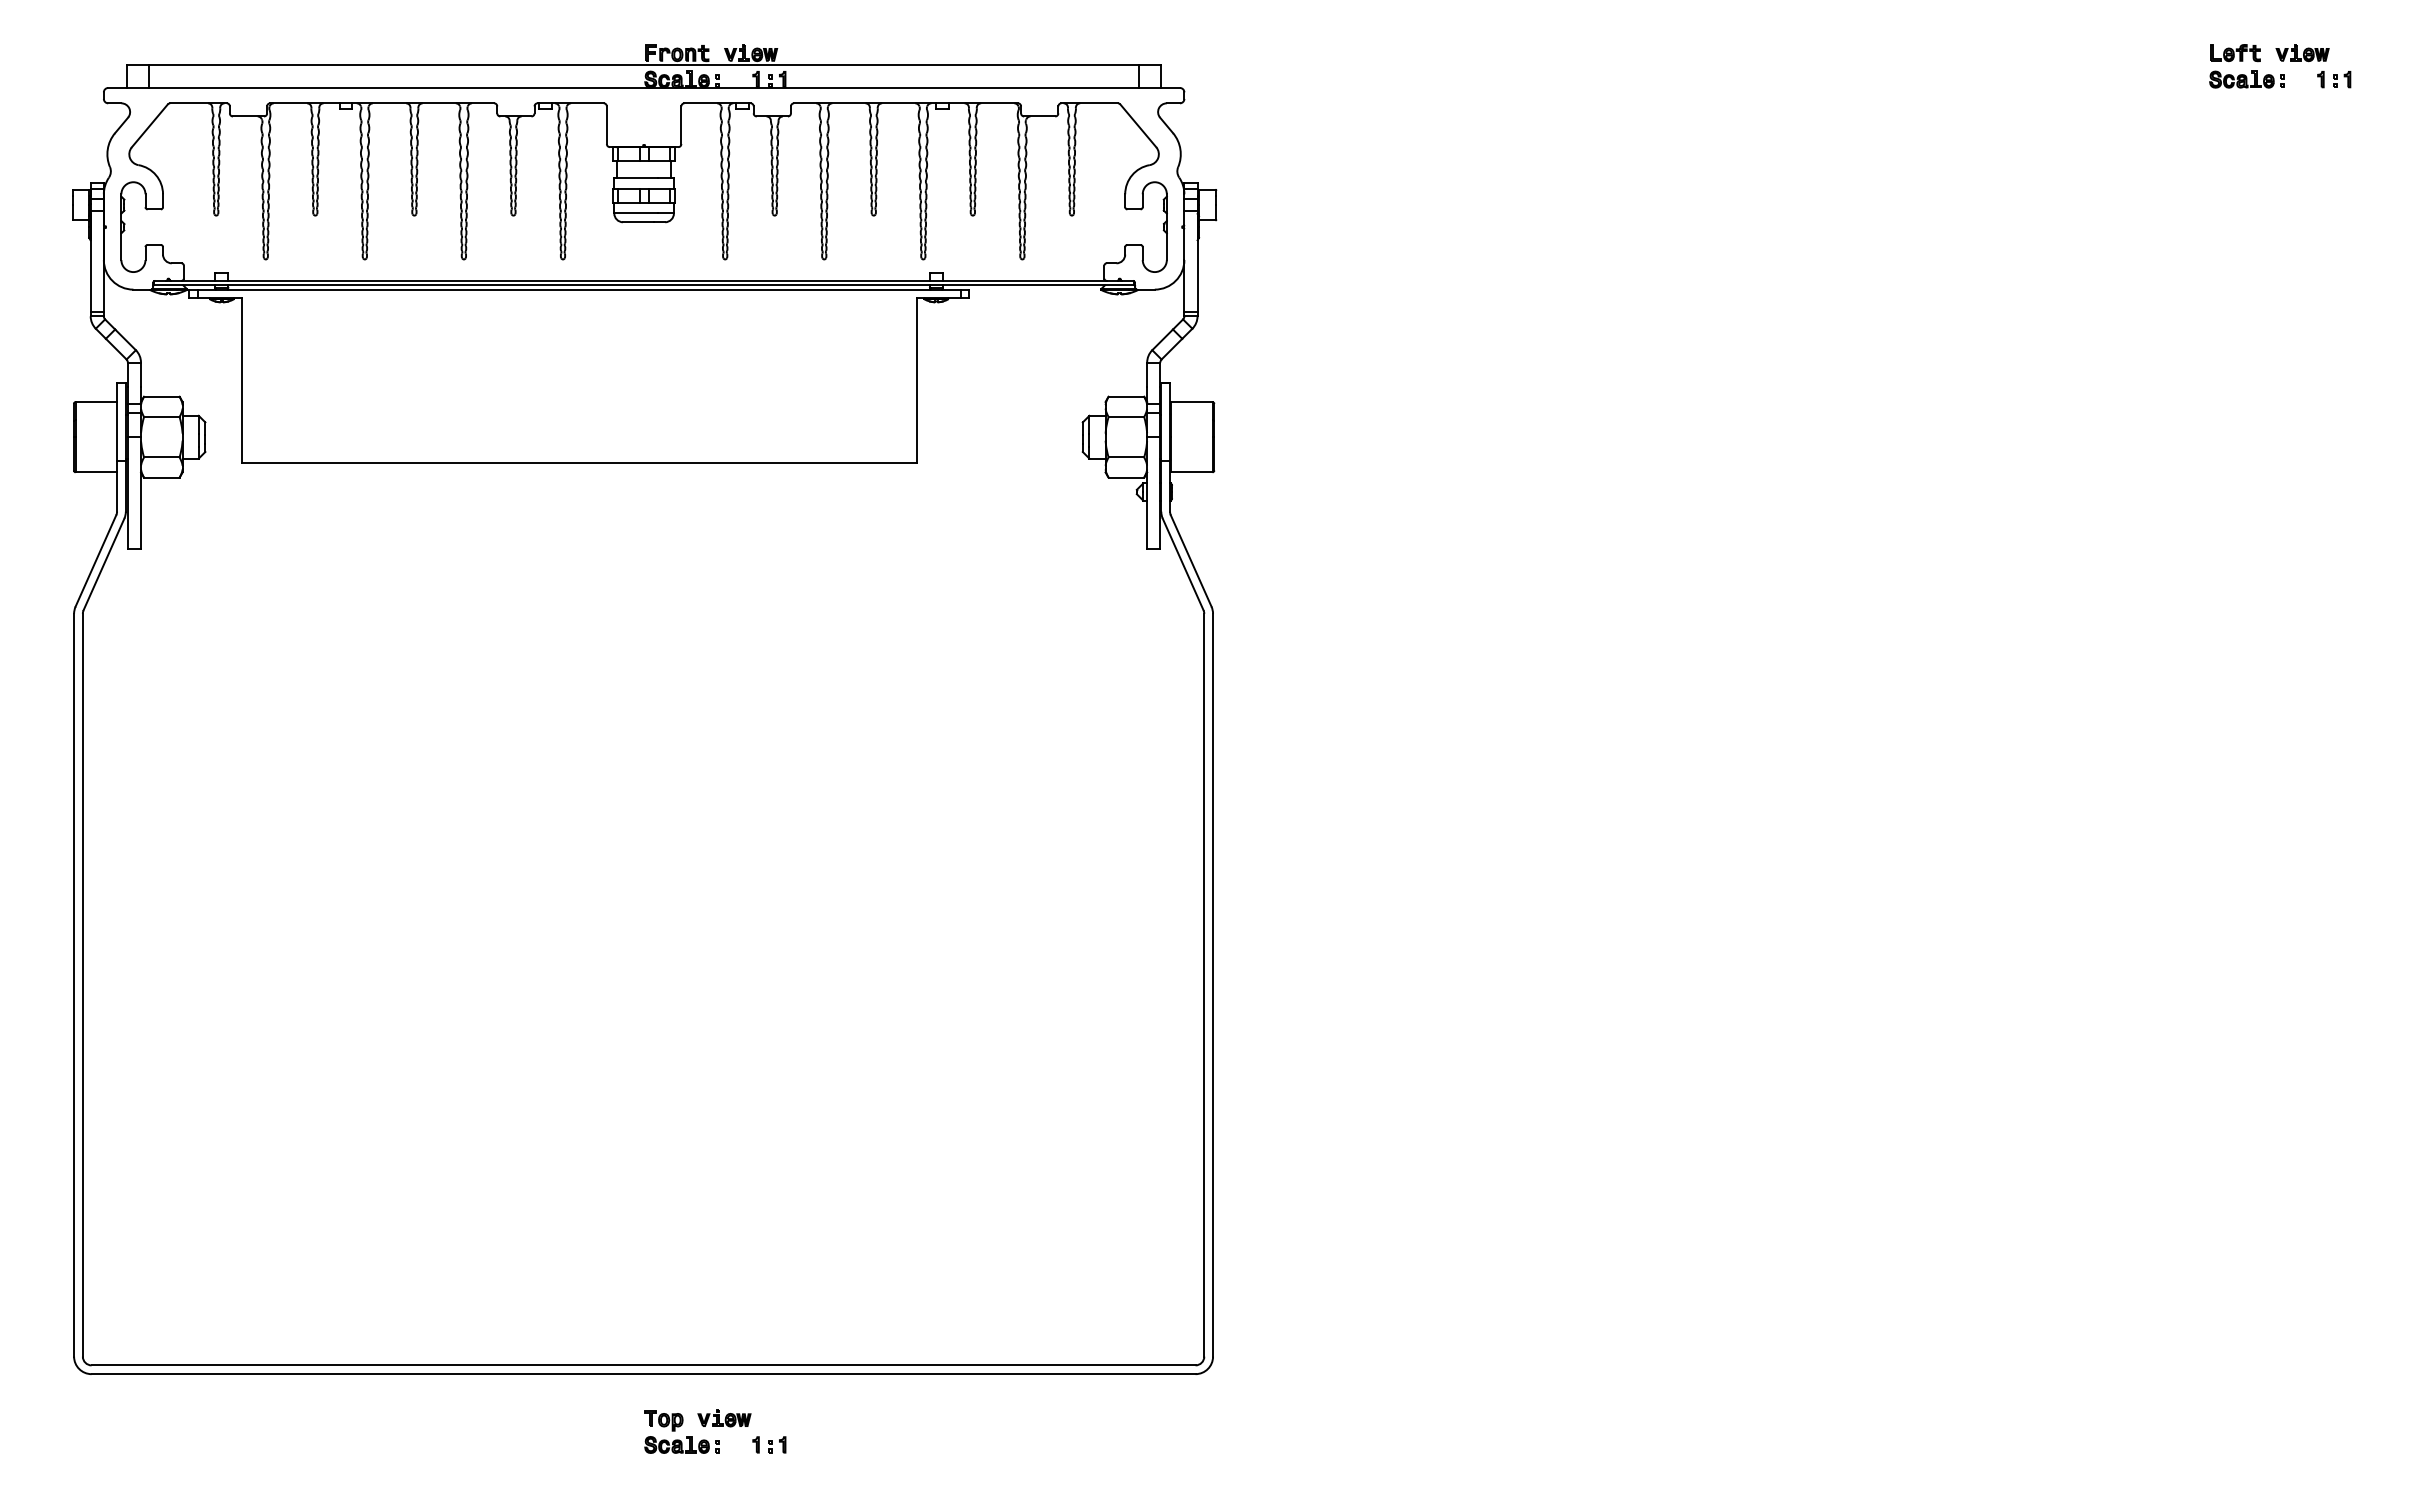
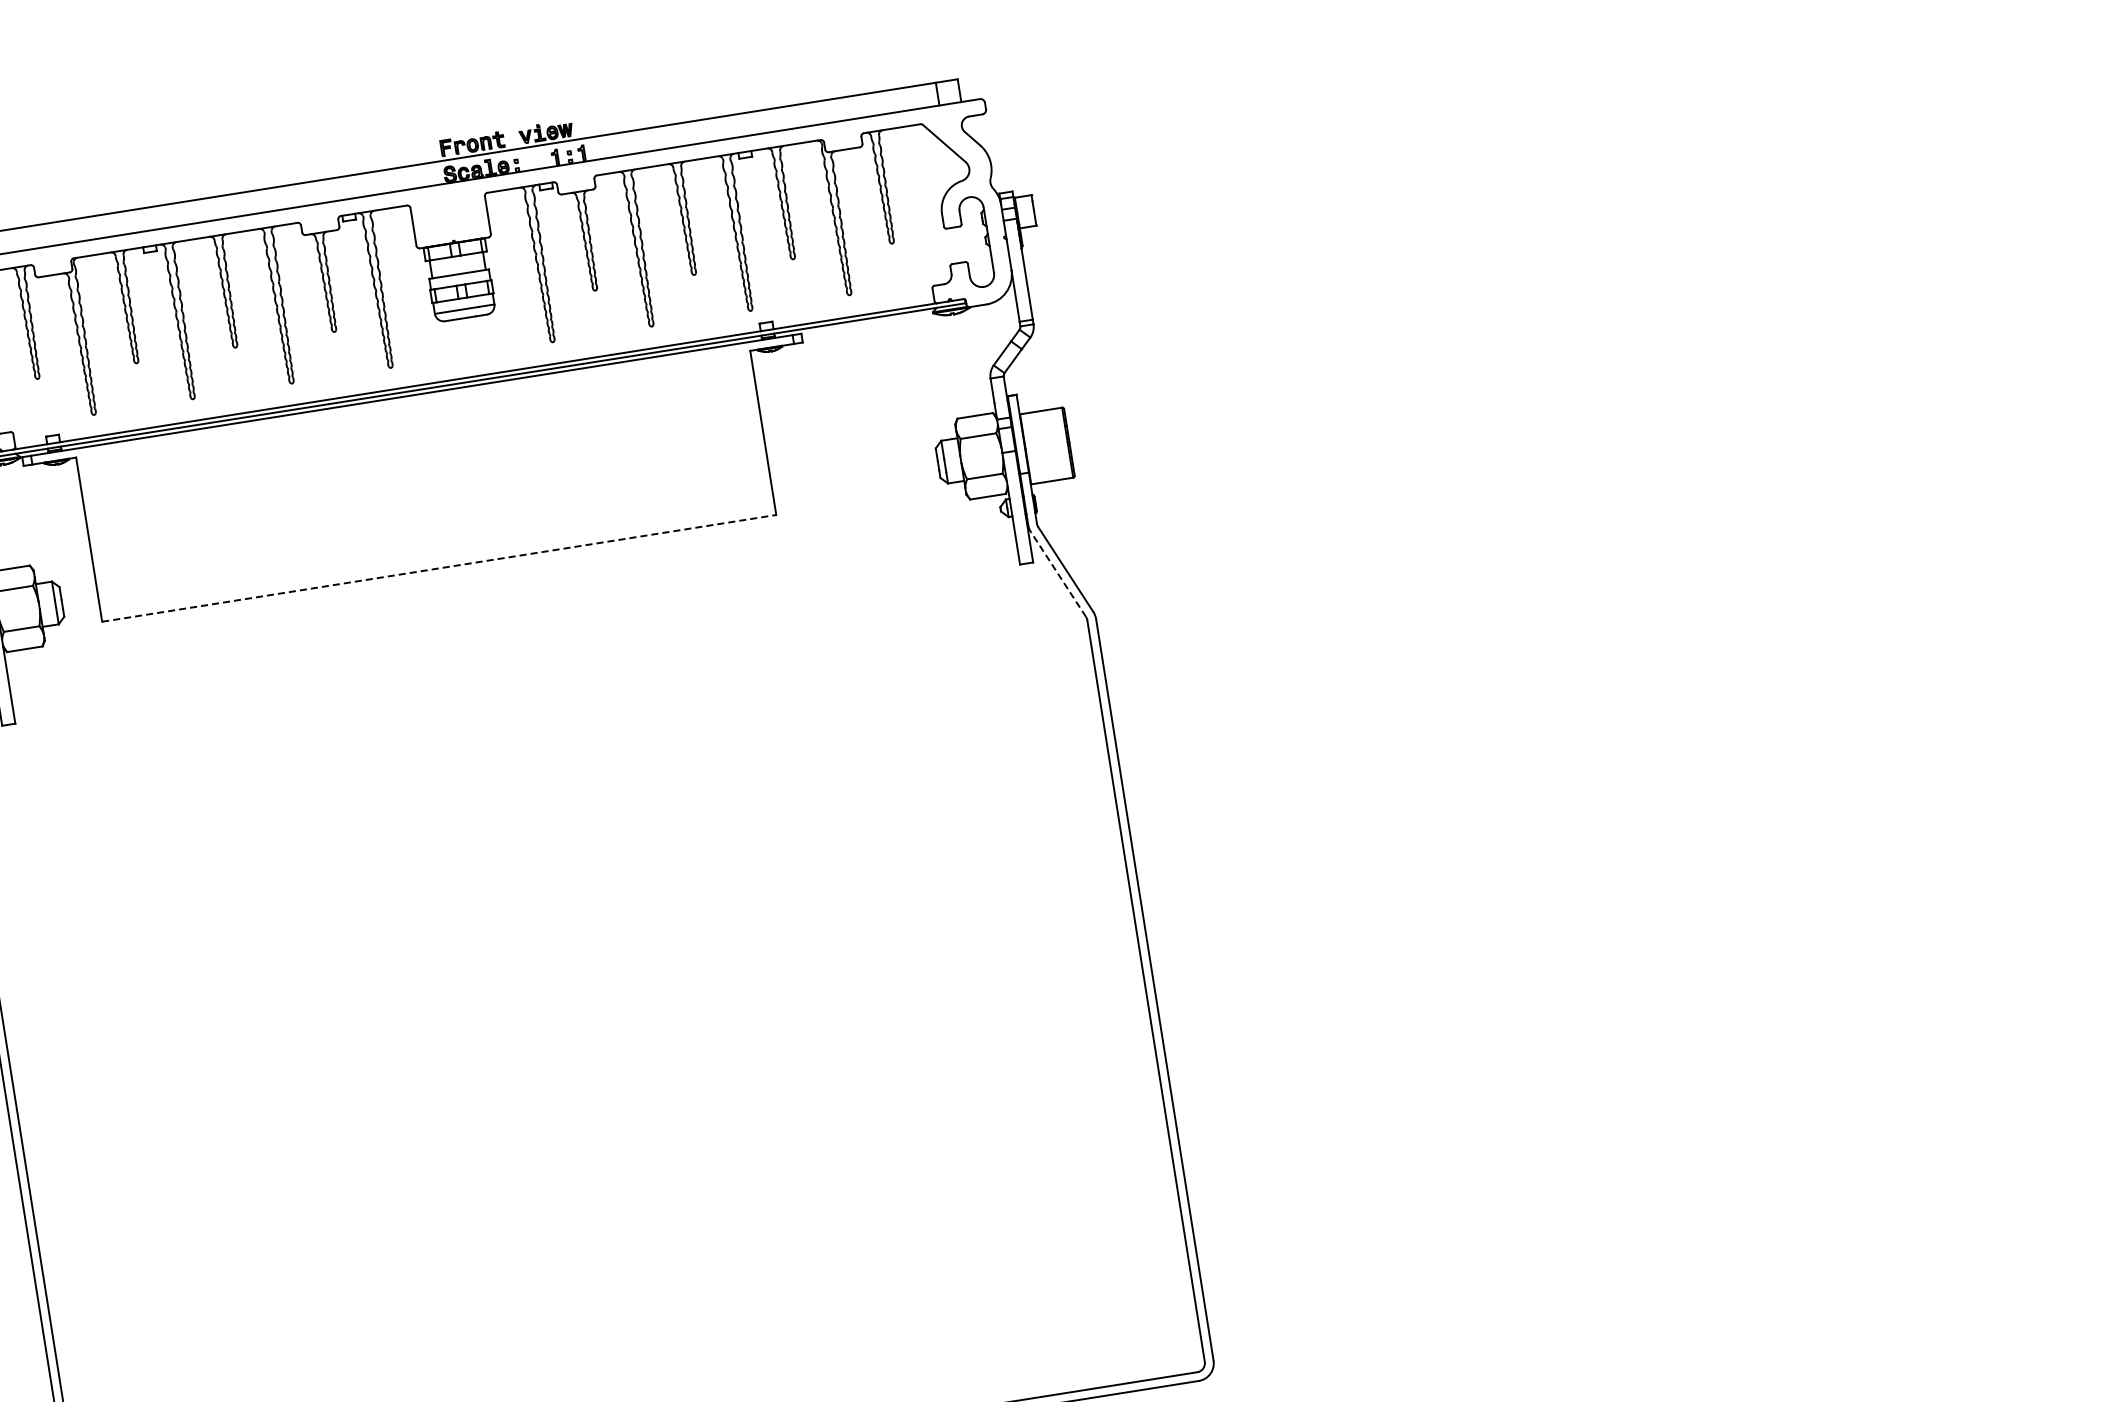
line: (579, 462) -> (439, 568), solid -> dashed
line: (1182, 564) -> (1057, 574), solid -> dashed

